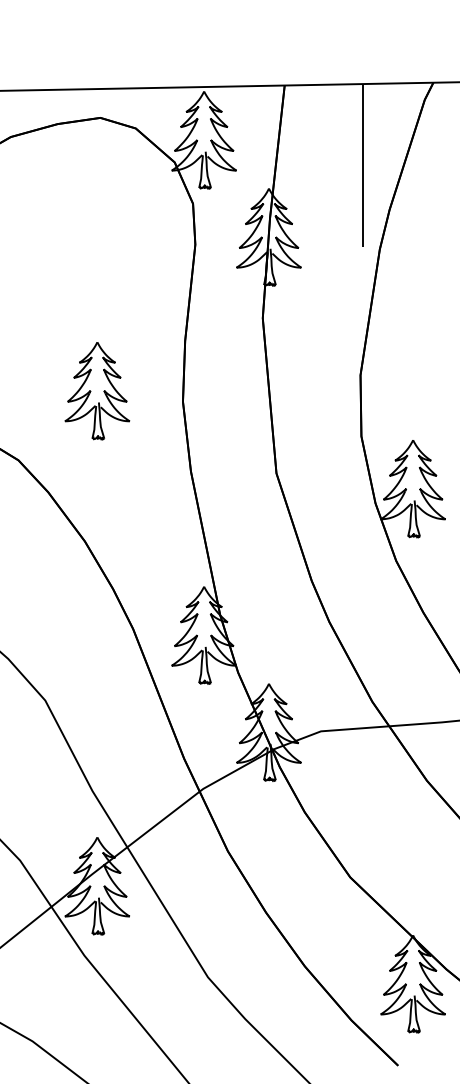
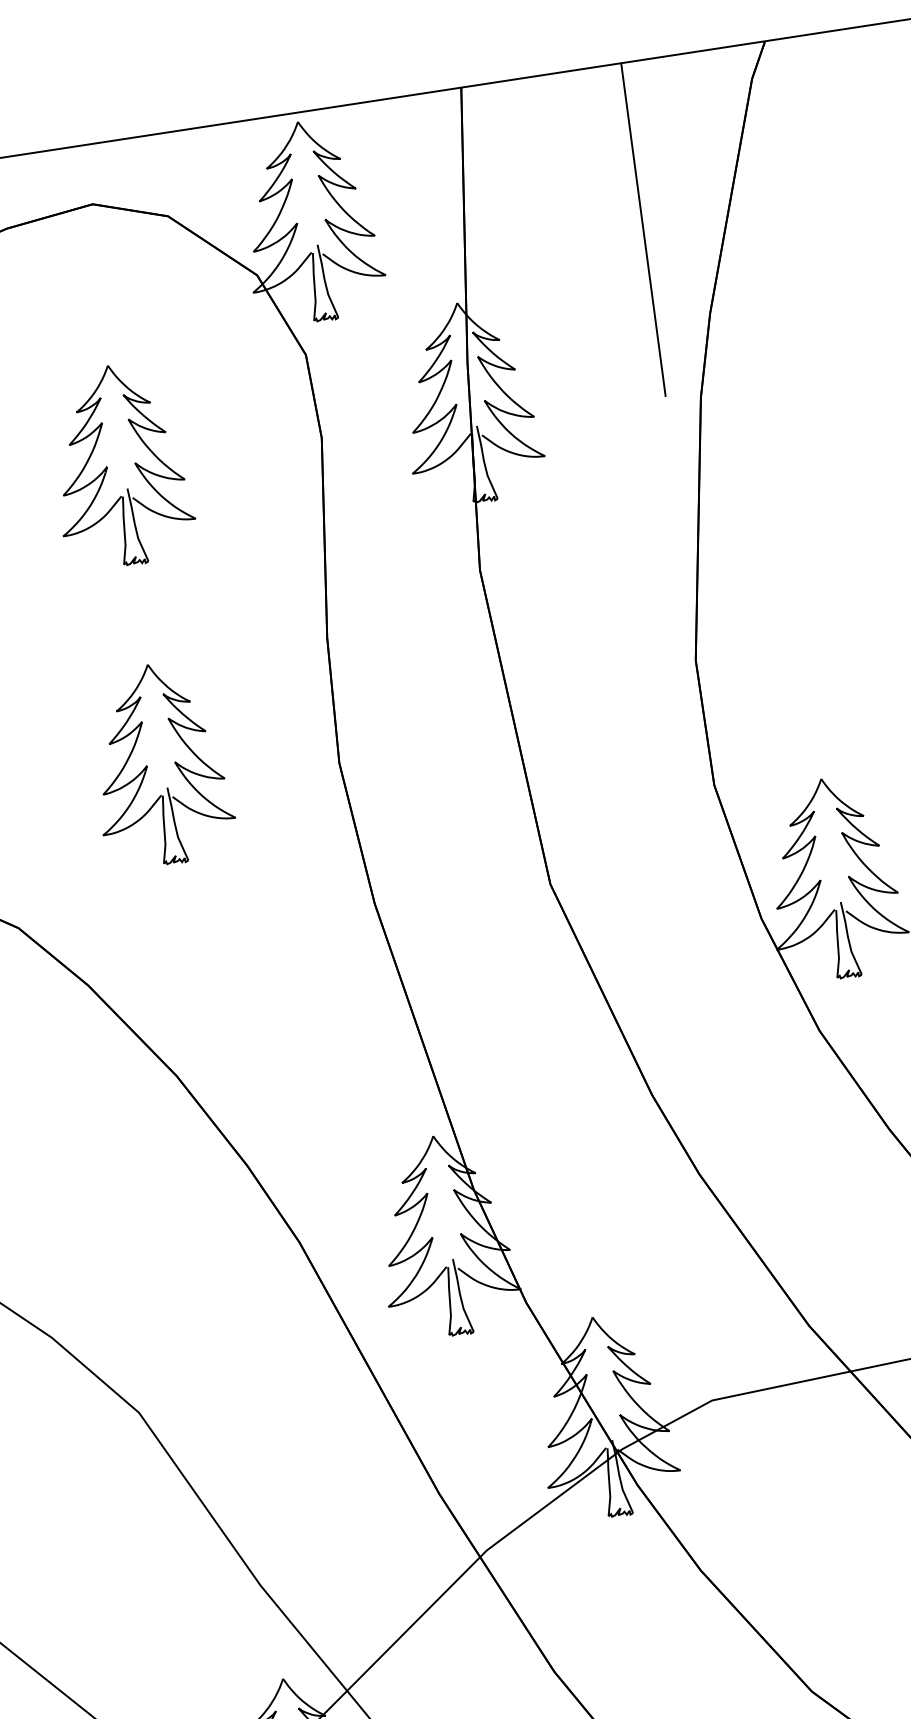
part: (97, 245) -> (121, 466), added

